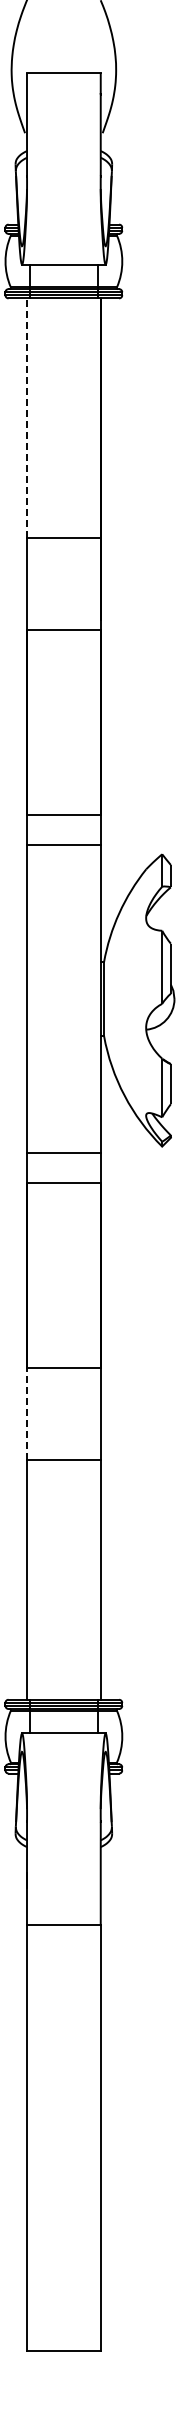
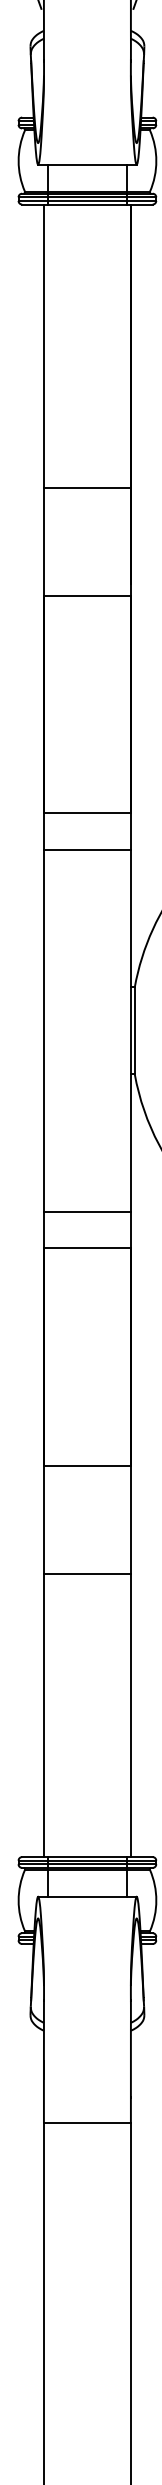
line: (26, 418) -> (43, 346), dashed -> solid
line: (26, 1413) -> (43, 1519), dashed -> solid

